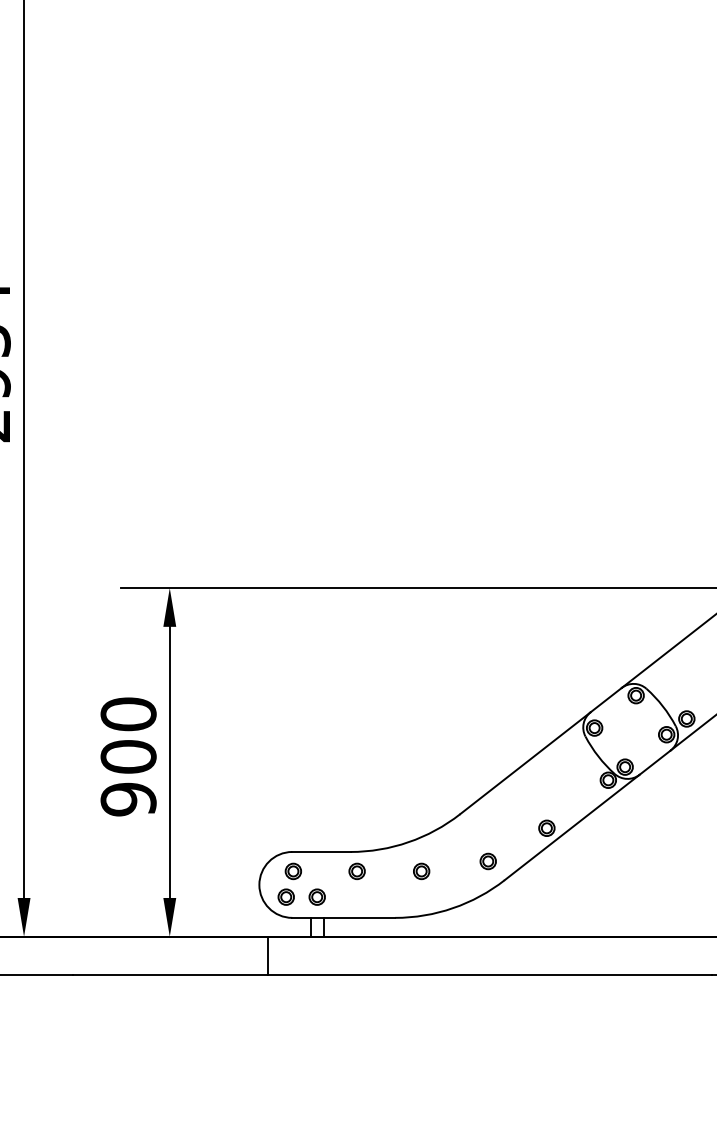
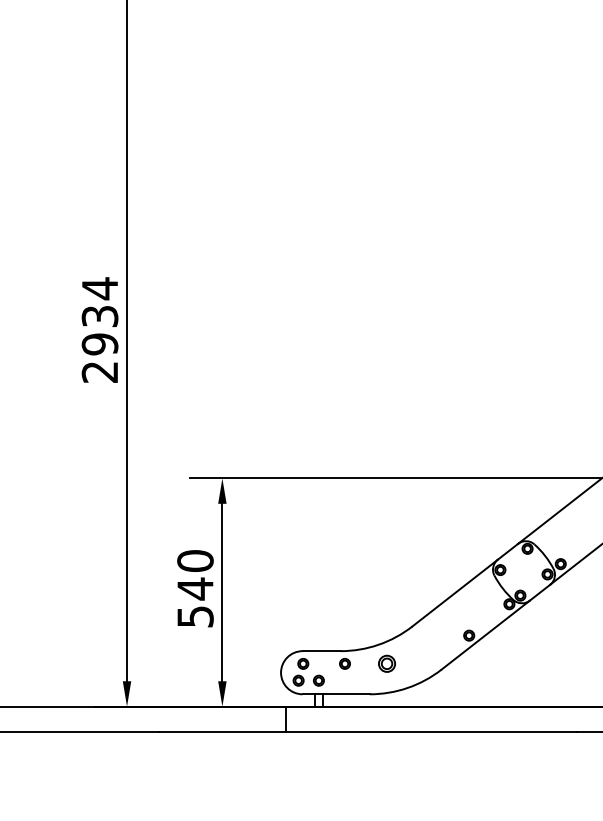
text: (128, 777) -> (195, 602), 900 -> 540
part: (487, 861) -> (430, 657), removed
part: (422, 870) -> (387, 663), size x1.6

